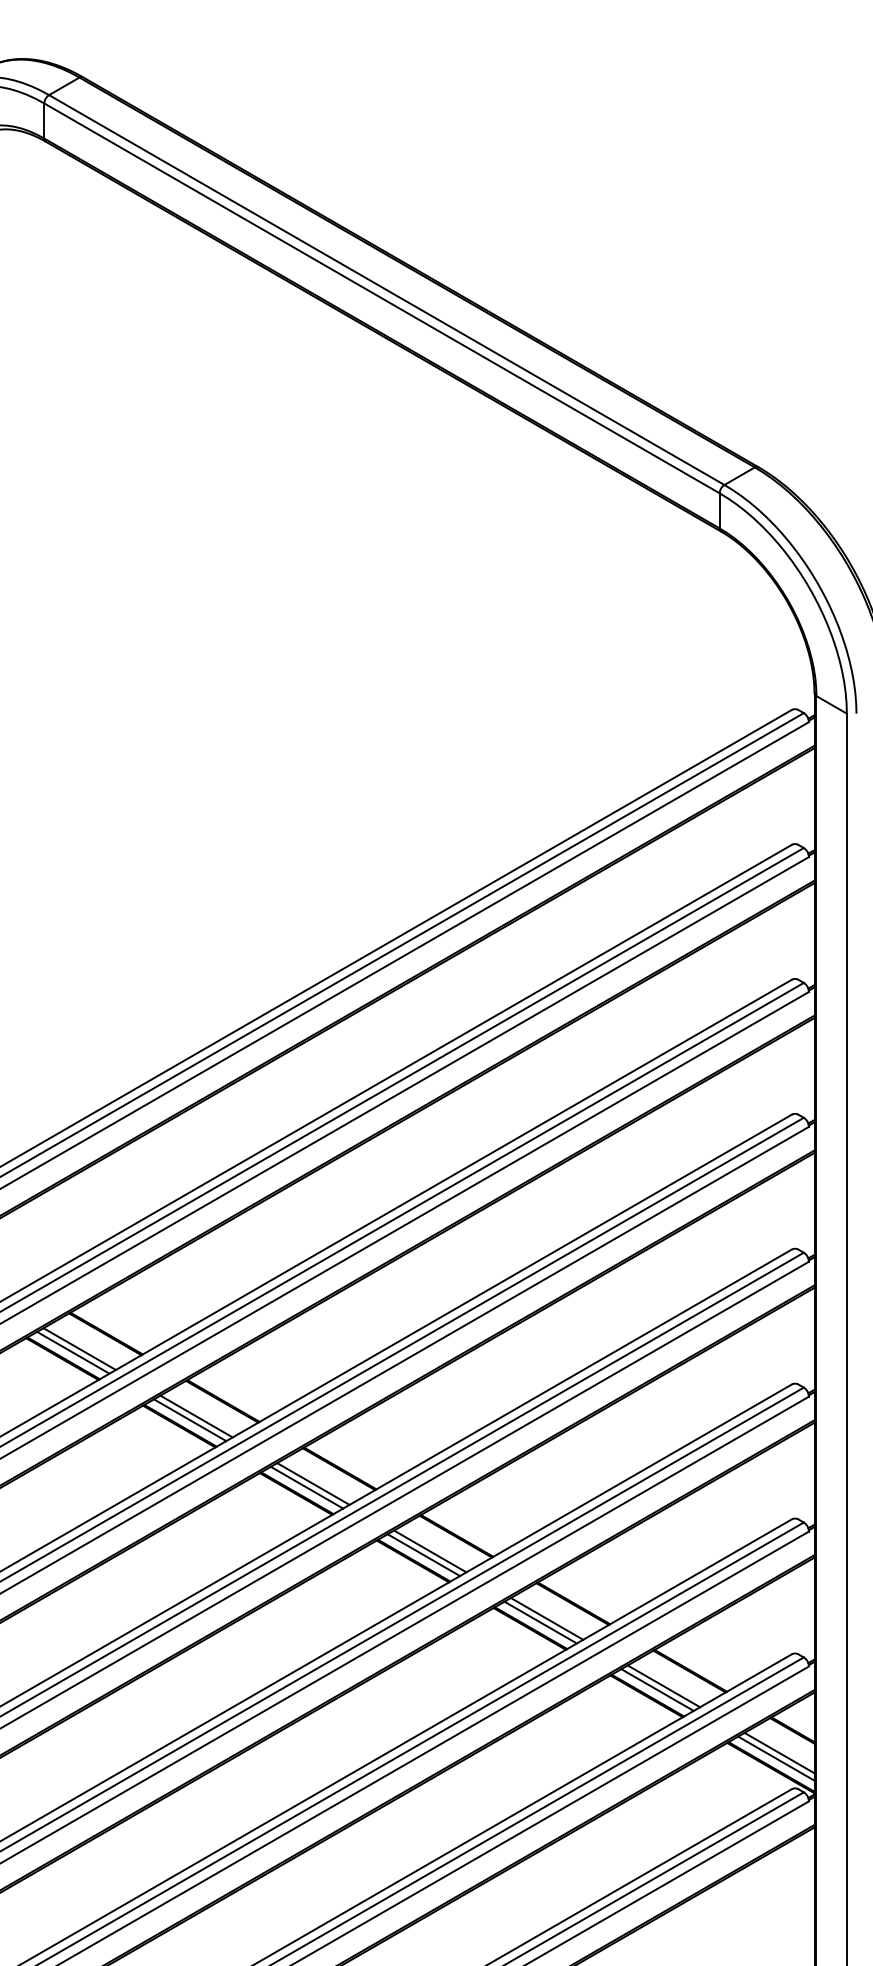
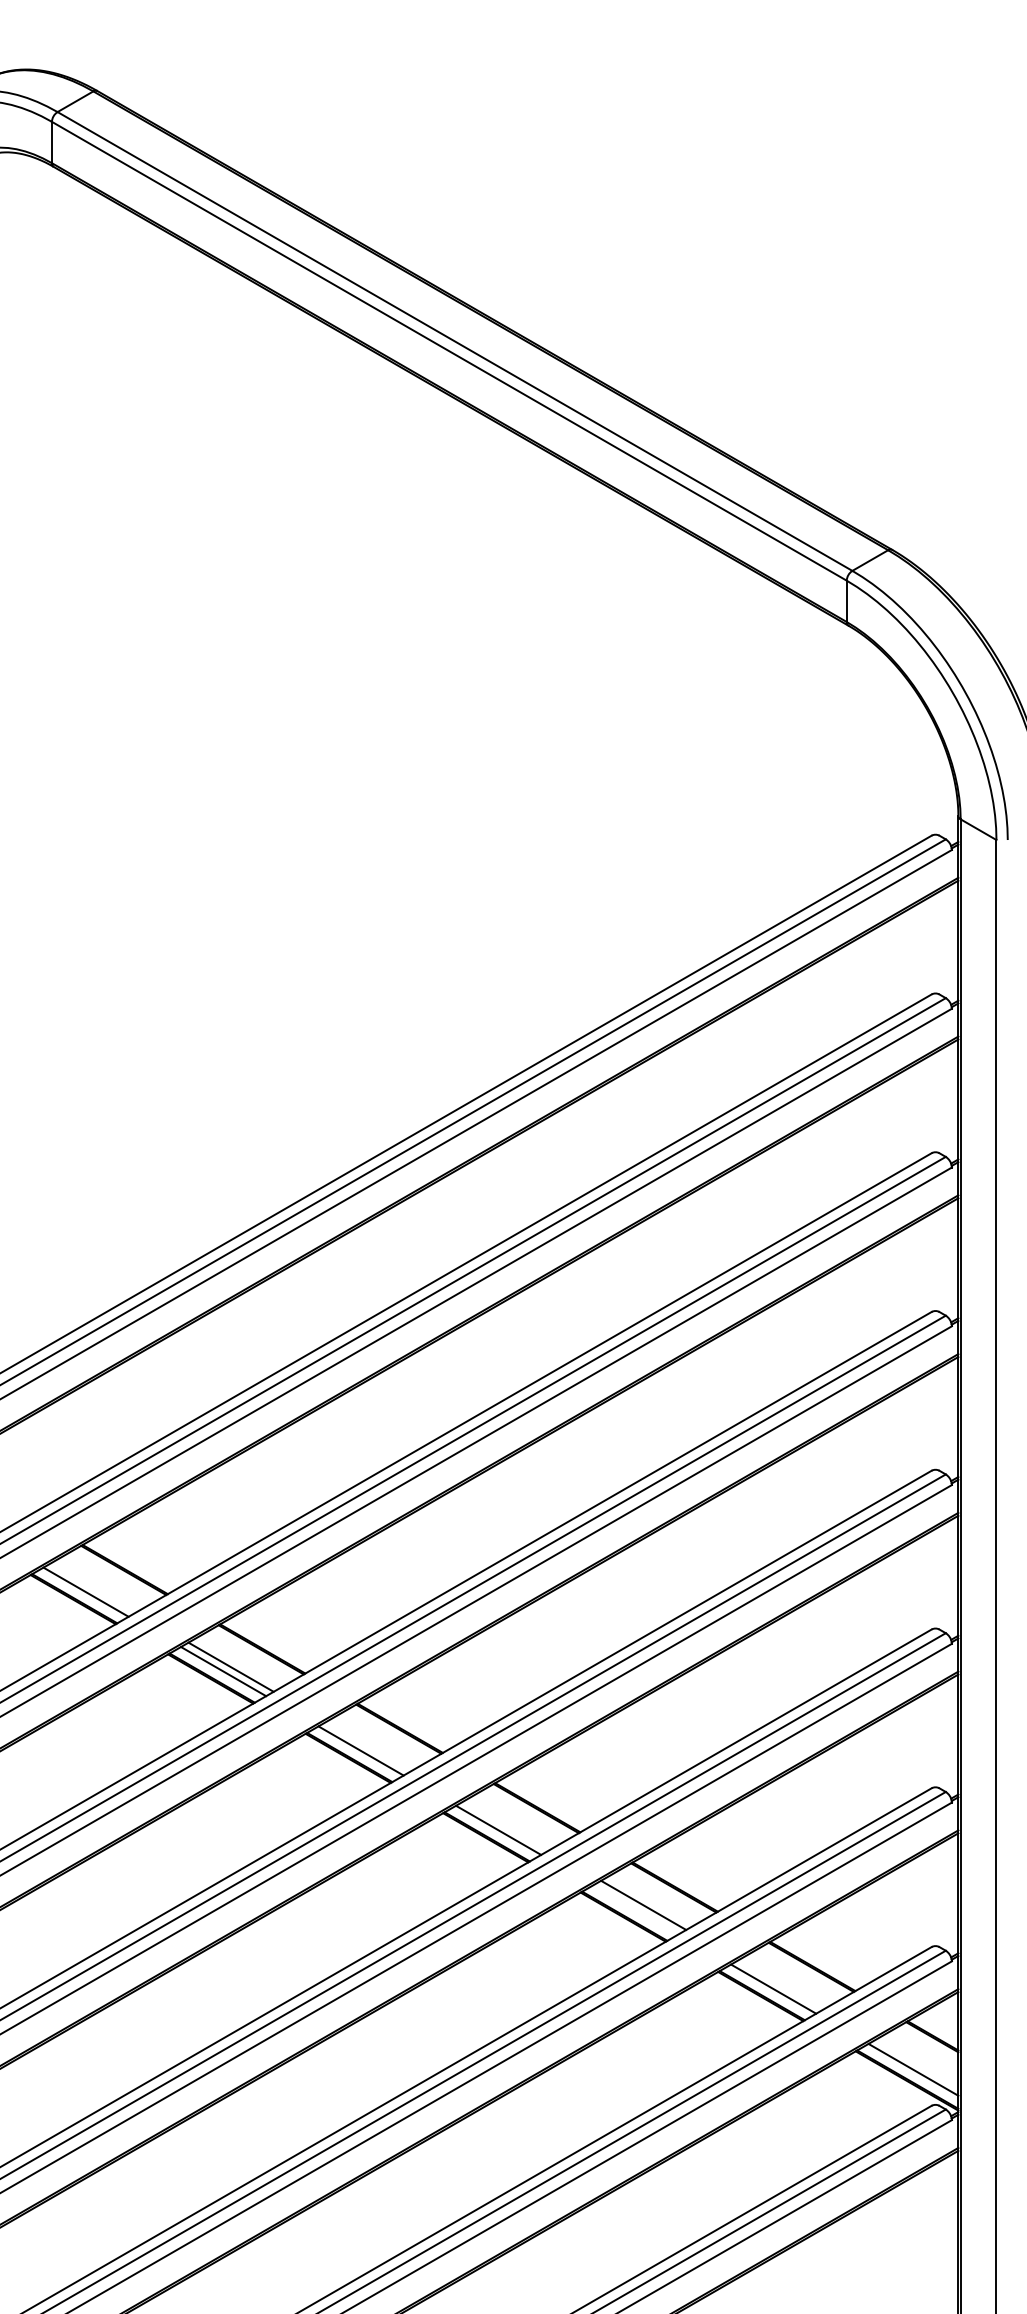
line: (79, 1348) -> (93, 1587), removed
line: (313, 1483) -> (368, 1746), removed
line: (430, 1551) -> (506, 1826), removed
line: (540, 1622) -> (635, 1909), removed
line: (663, 1686) -> (780, 1984), removed
line: (779, 1752) -> (917, 2062), removed

